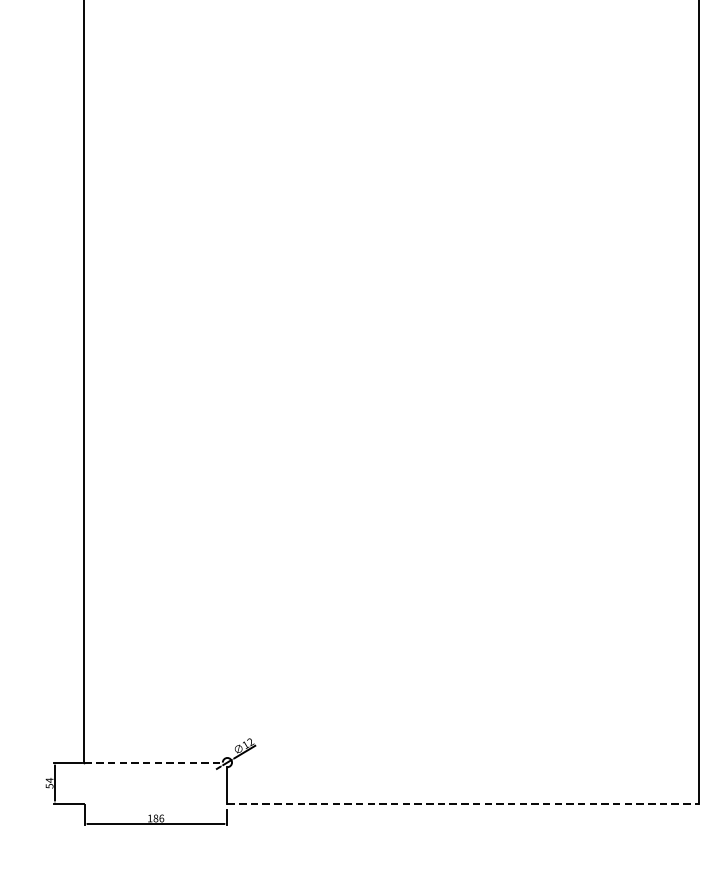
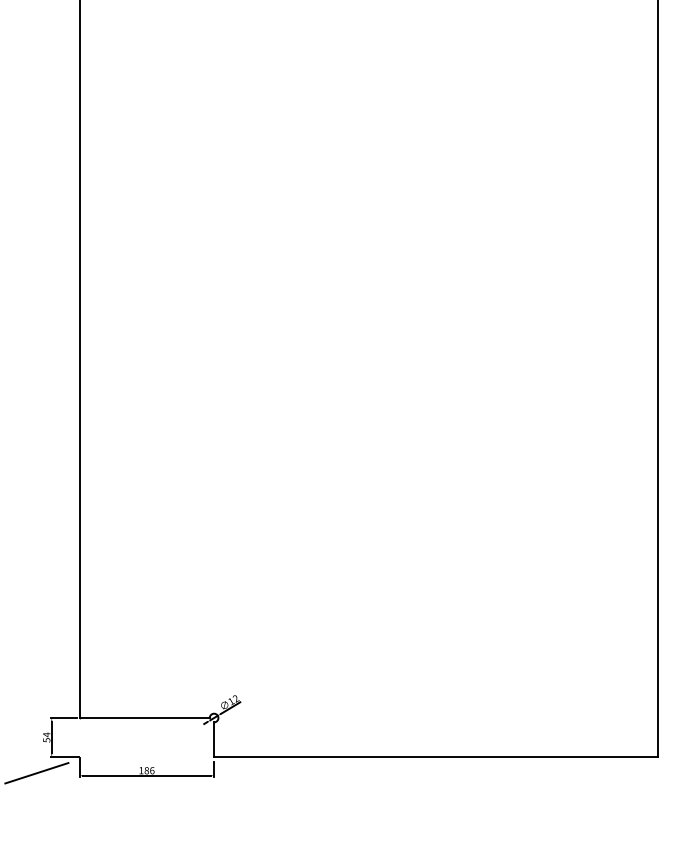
line: (154, 763) -> (145, 718), dashed -> solid
line: (463, 804) -> (436, 757), dashed -> solid
line: (38, 821) -> (36, 773), added

